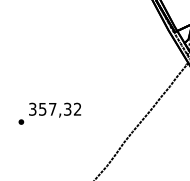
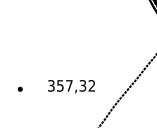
text: (54, 109) -> (70, 86), moved

